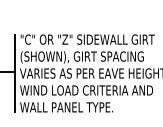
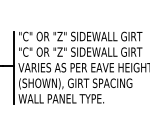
text: (87, 57) -> (80, 52), (SHOWN), GIRT SPACING -> "C" OR "Z" SIDEWALL GIRT
text: (86, 91) -> (79, 84), WIND LOAD CRITERIA AND -> (SHOWN), GIRT SPACING

